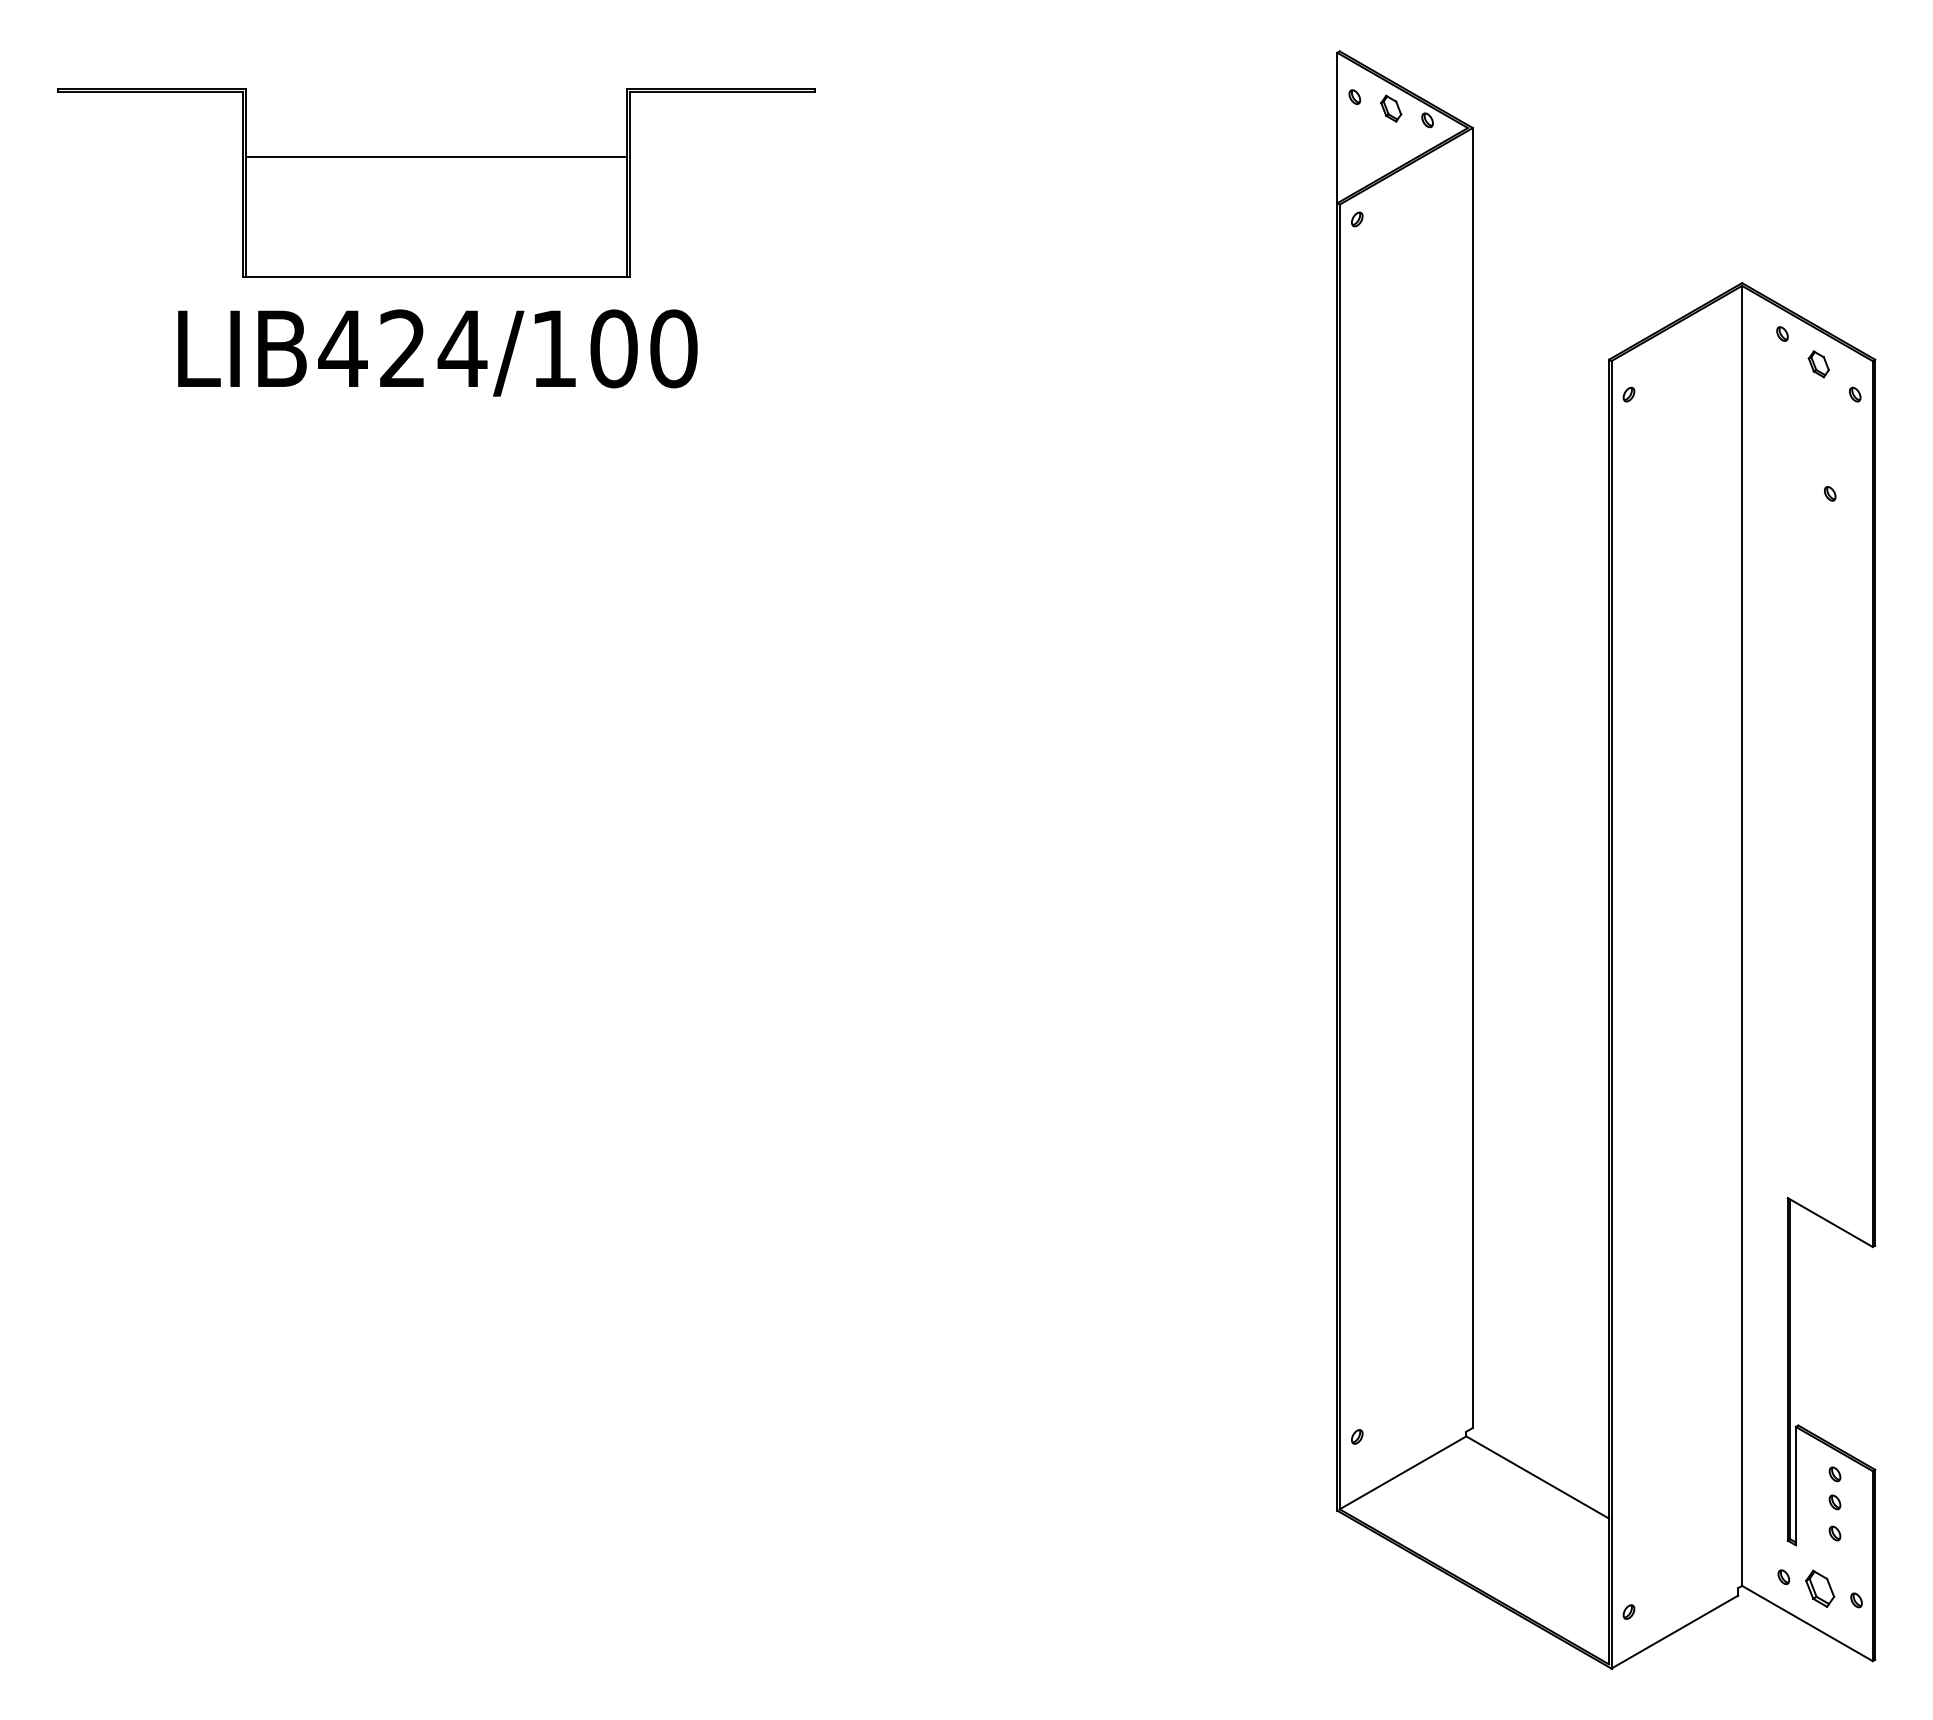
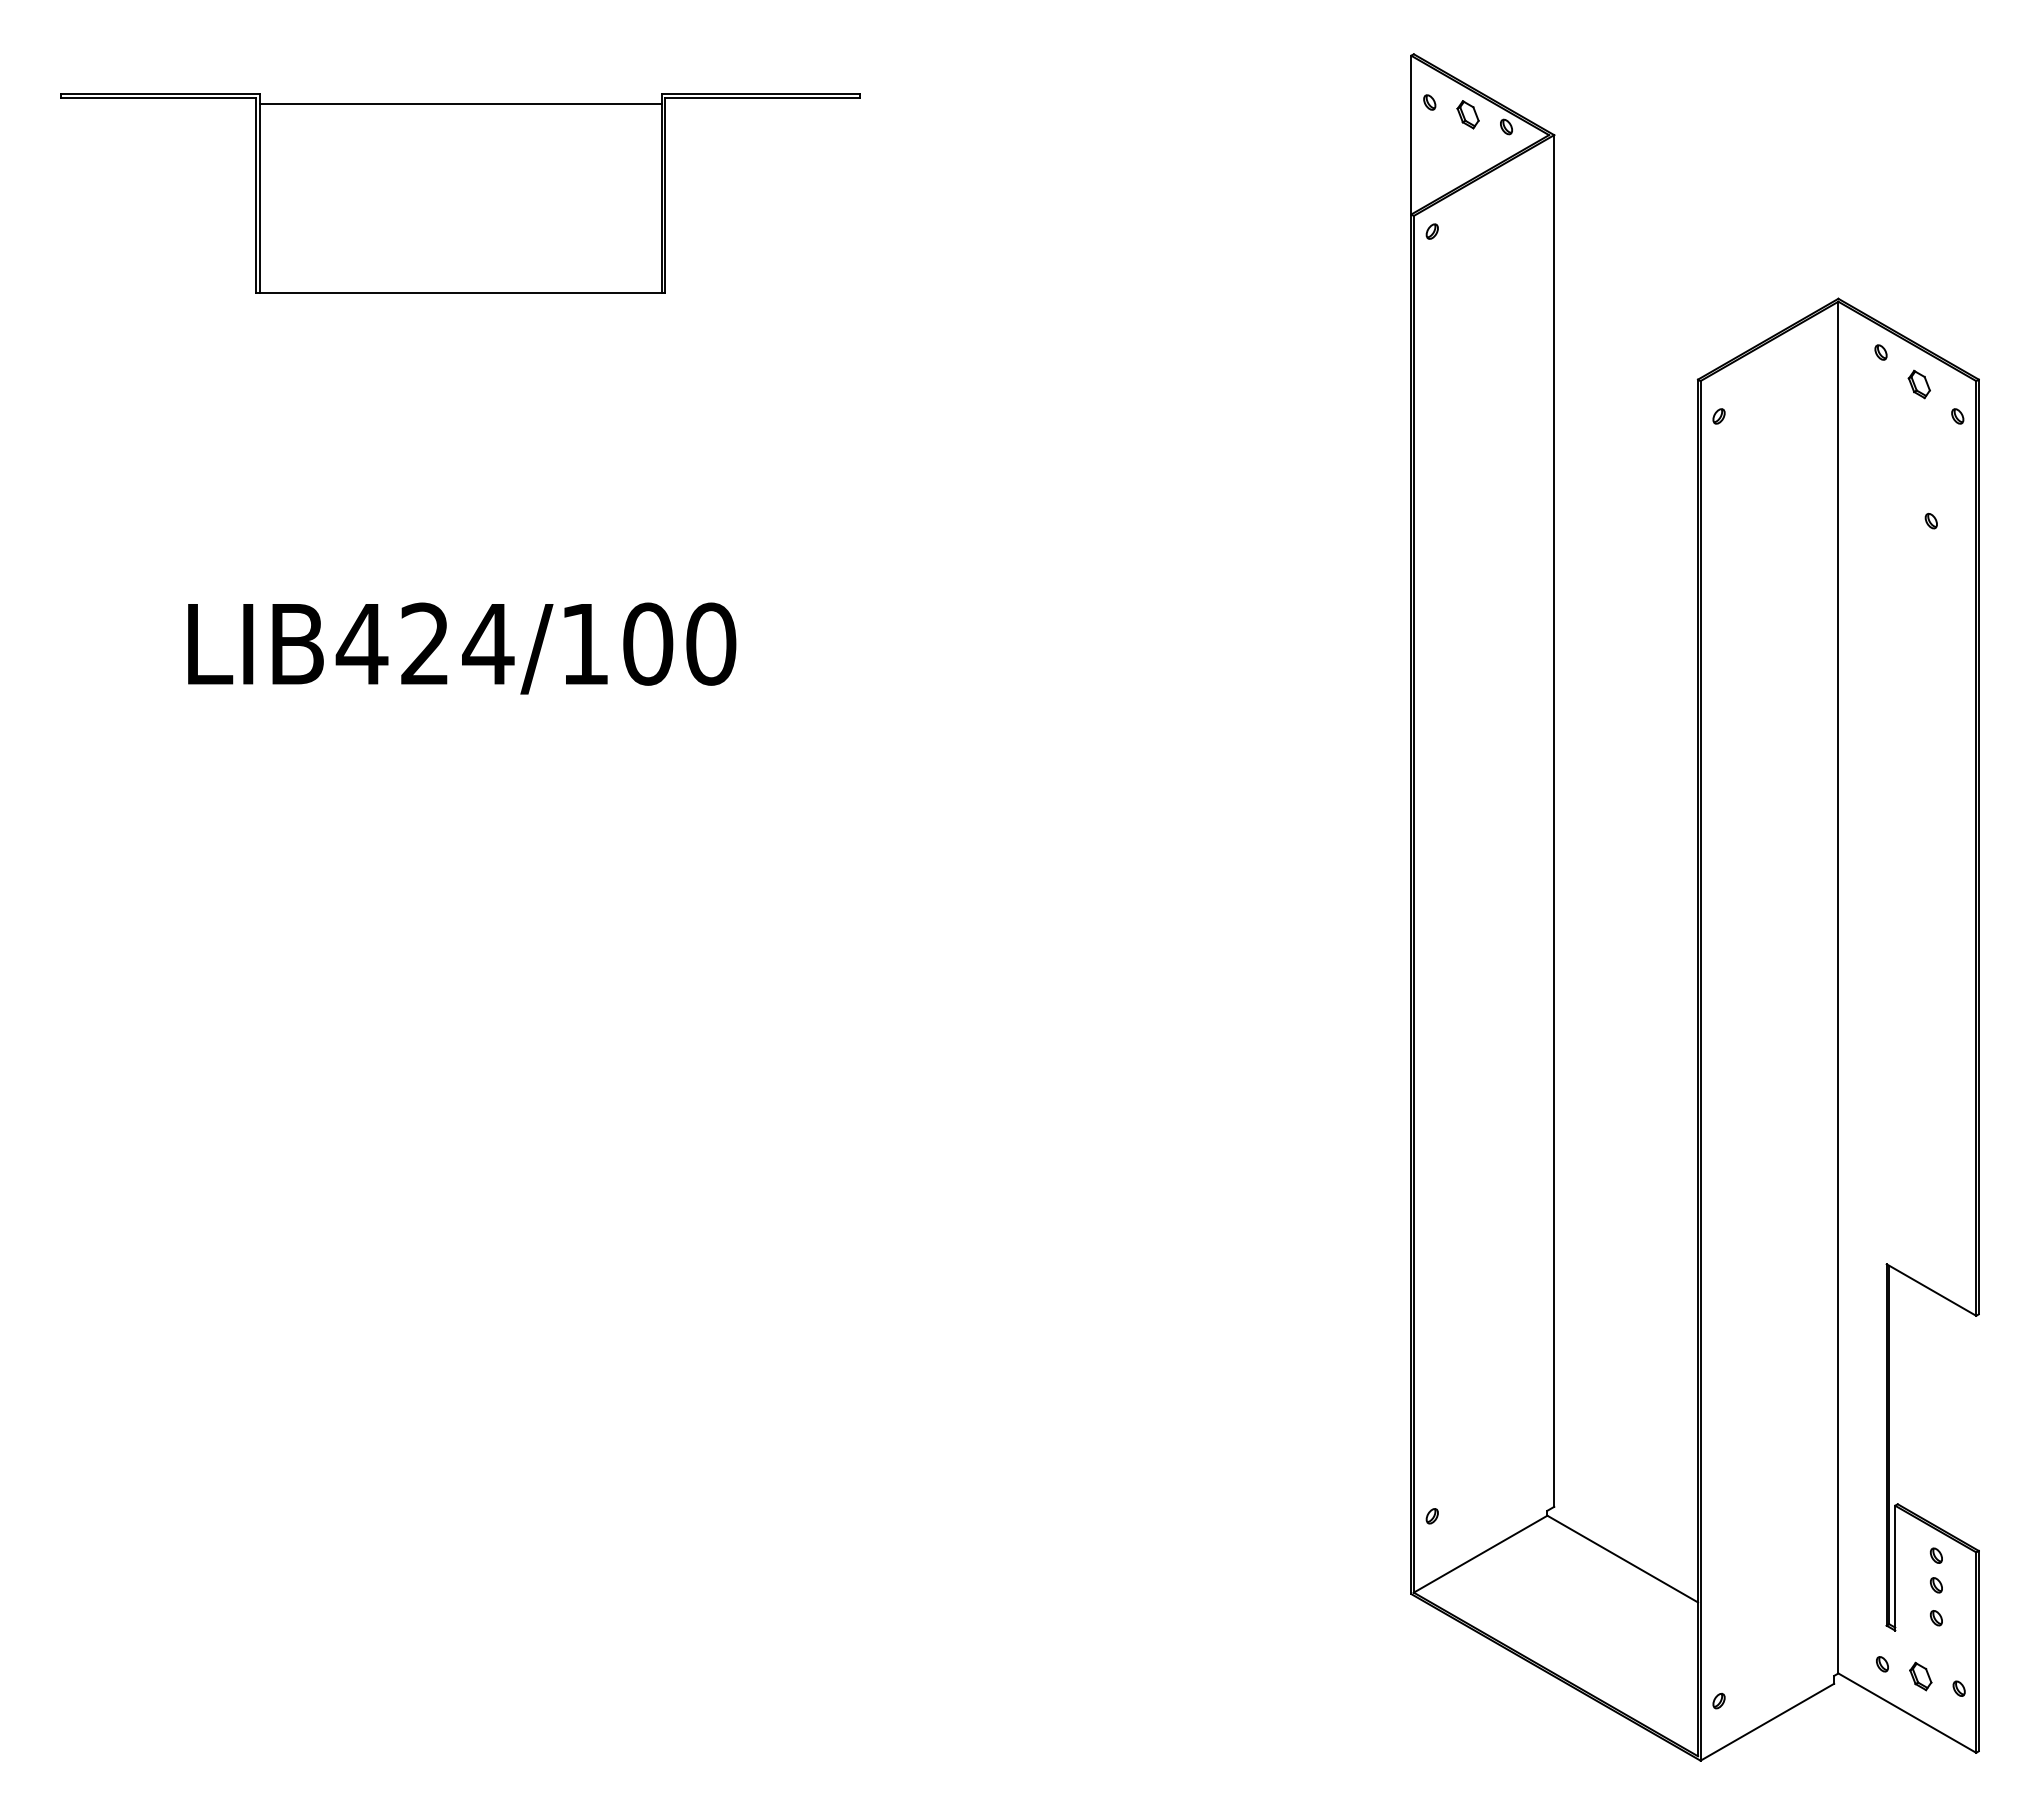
line: (436, 156) -> (460, 103), moved
text: (438, 352) -> (462, 648), moved
part: (1819, 1588) -> (1920, 1676), size x0.71

